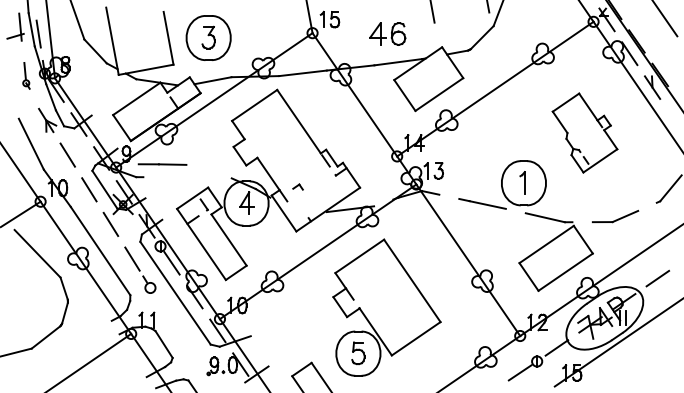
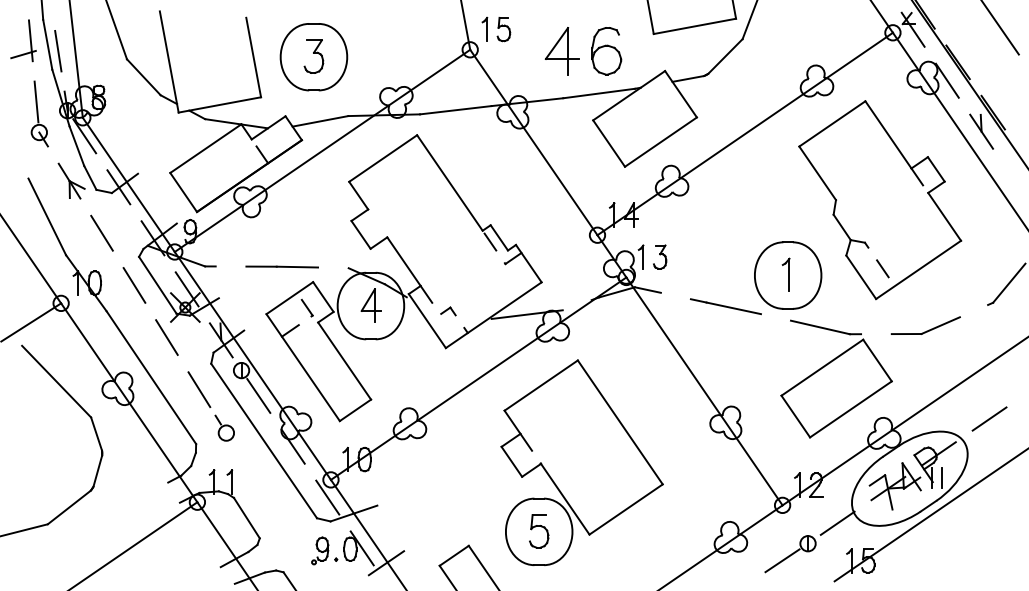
line: (461, 17) -> (694, 26), added
part: (387, 33) -> (582, 50), size x1.43
part: (26, 75) -> (39, 113), size x1.67
part: (584, 132) -> (879, 199), size x1.67
line: (162, 164) -> (282, 266), moved
part: (297, 186) -> (447, 310), moved

